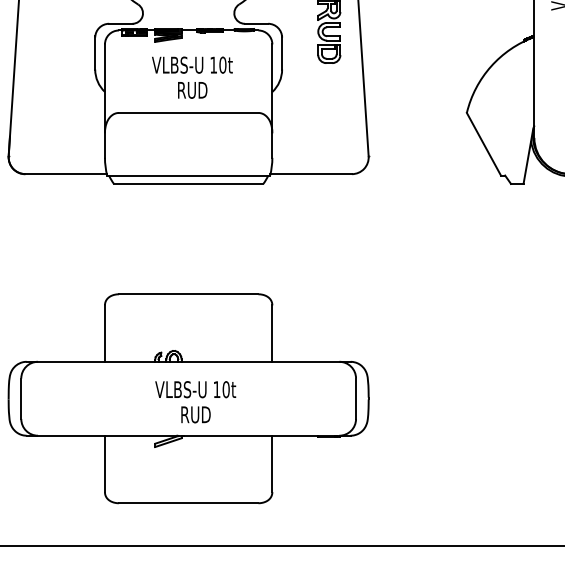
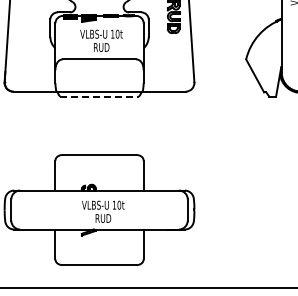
line: (190, 183) -> (100, 96), solid -> dashed

